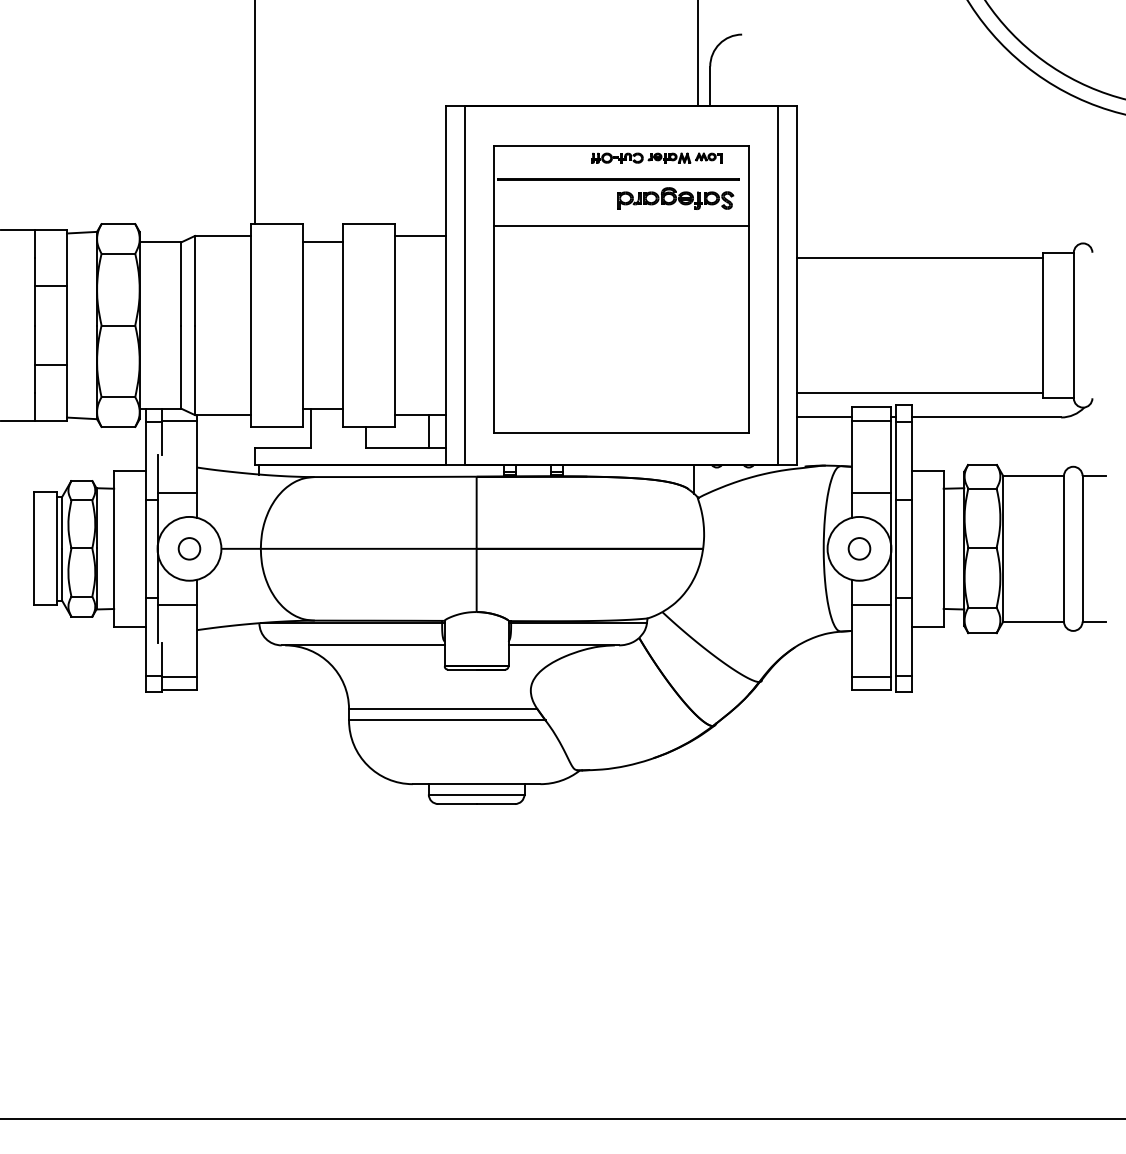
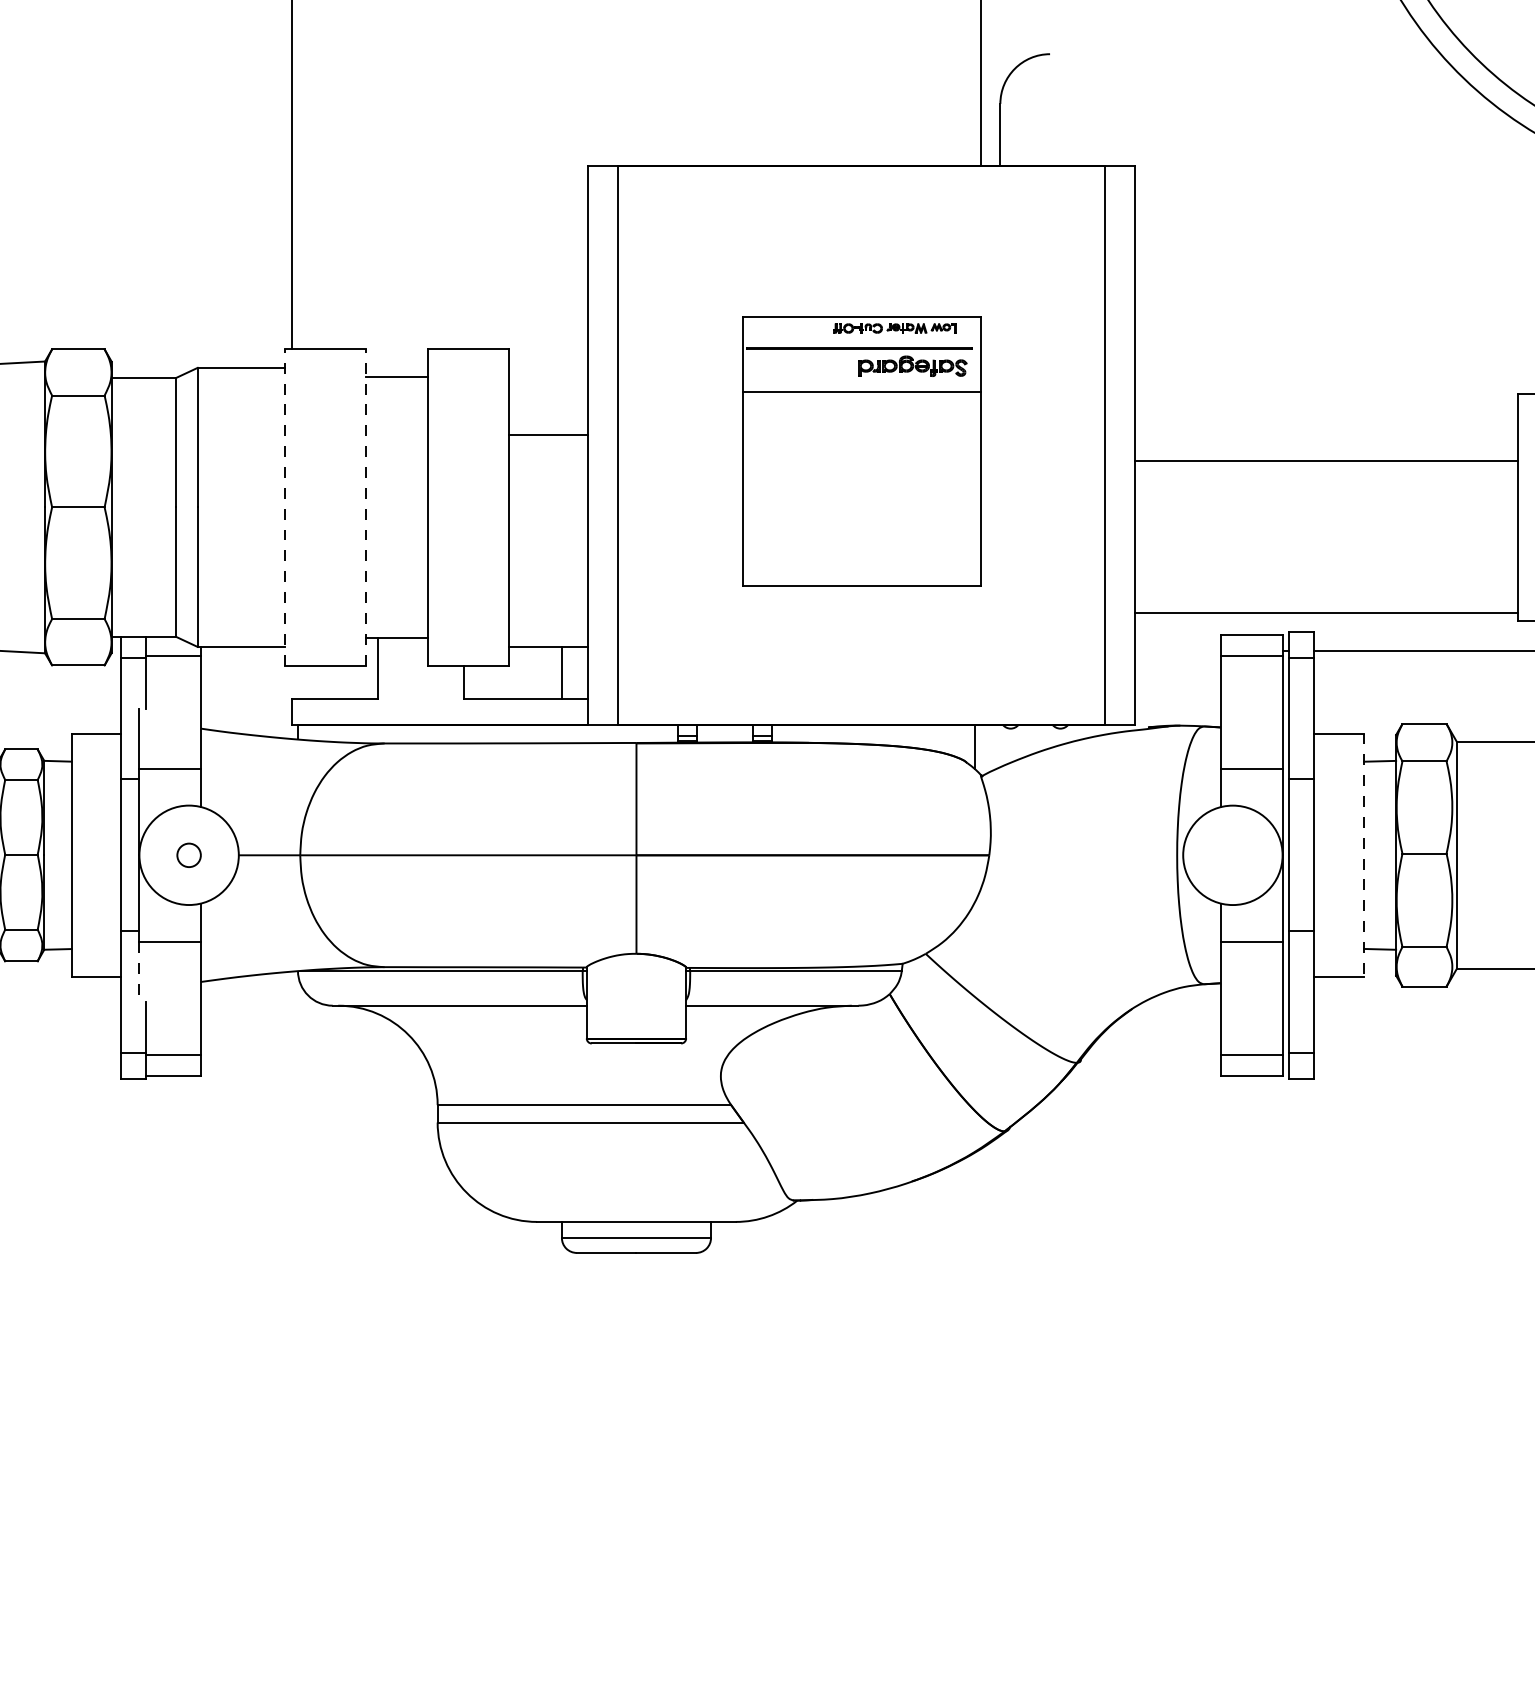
line: (419, 235) -> (547, 434), moved
line: (919, 257) -> (1326, 460), moved
part: (621, 289) -> (862, 451), size x0.6
line: (251, 325) -> (285, 507), solid -> dashed
line: (303, 325) -> (366, 507), solid -> dashed
line: (823, 417) -> (1176, 650), removed
circle: (189, 548) -> (189, 854), size x0.7
circle: (859, 548) -> (1232, 854), removed
line: (943, 549) -> (1363, 856), solid -> dashed
line: (157, 624) -> (139, 973), solid -> dashed

